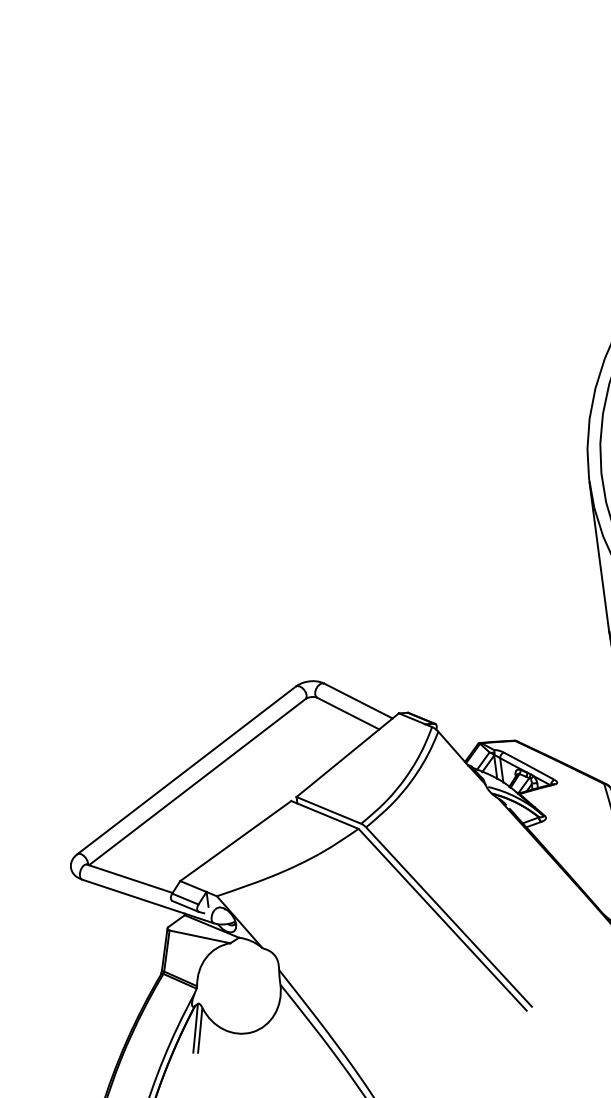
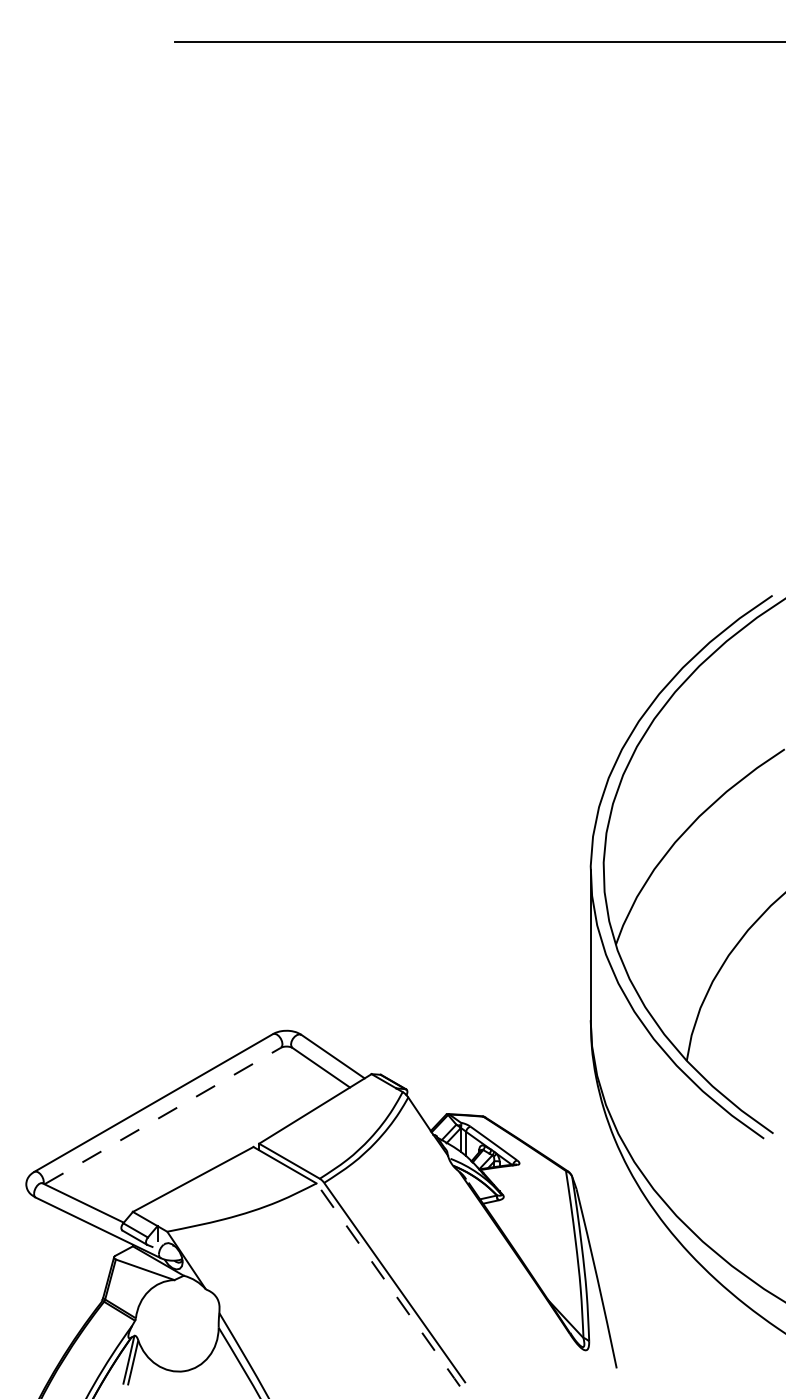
line: (198, 781) -> (163, 1115), solid -> dashed
line: (443, 920) -> (388, 1285), solid -> dashed

